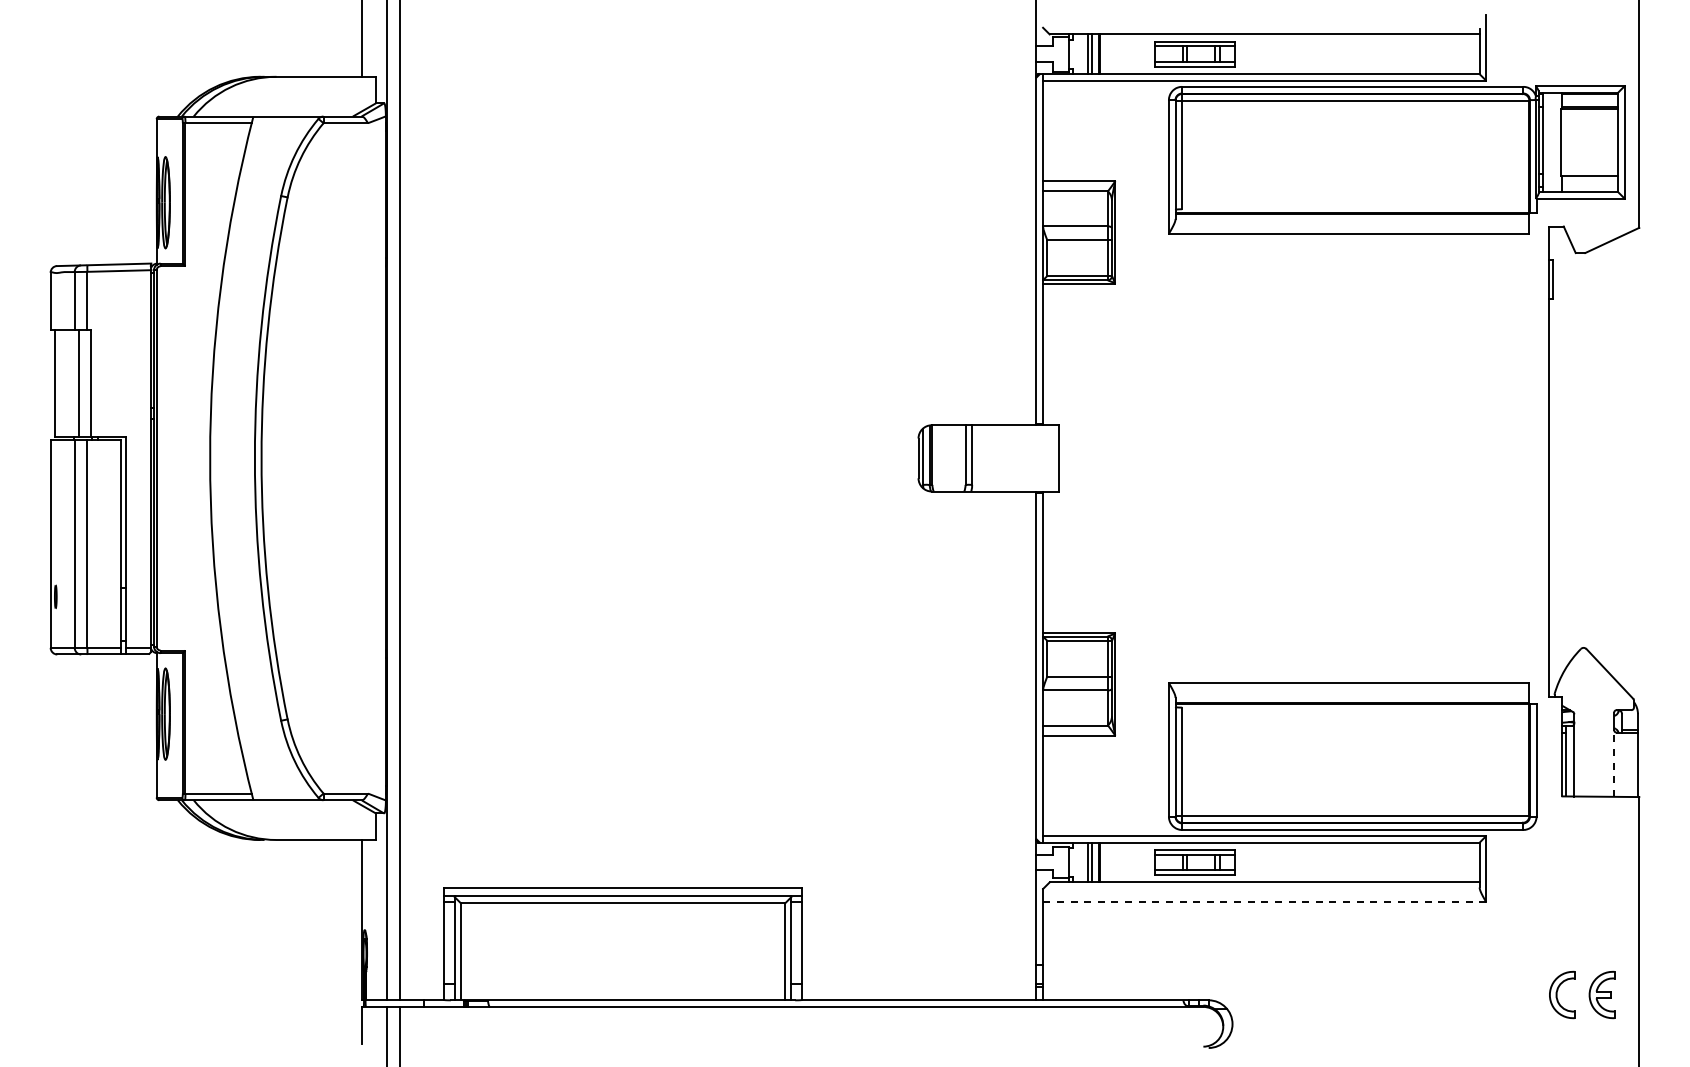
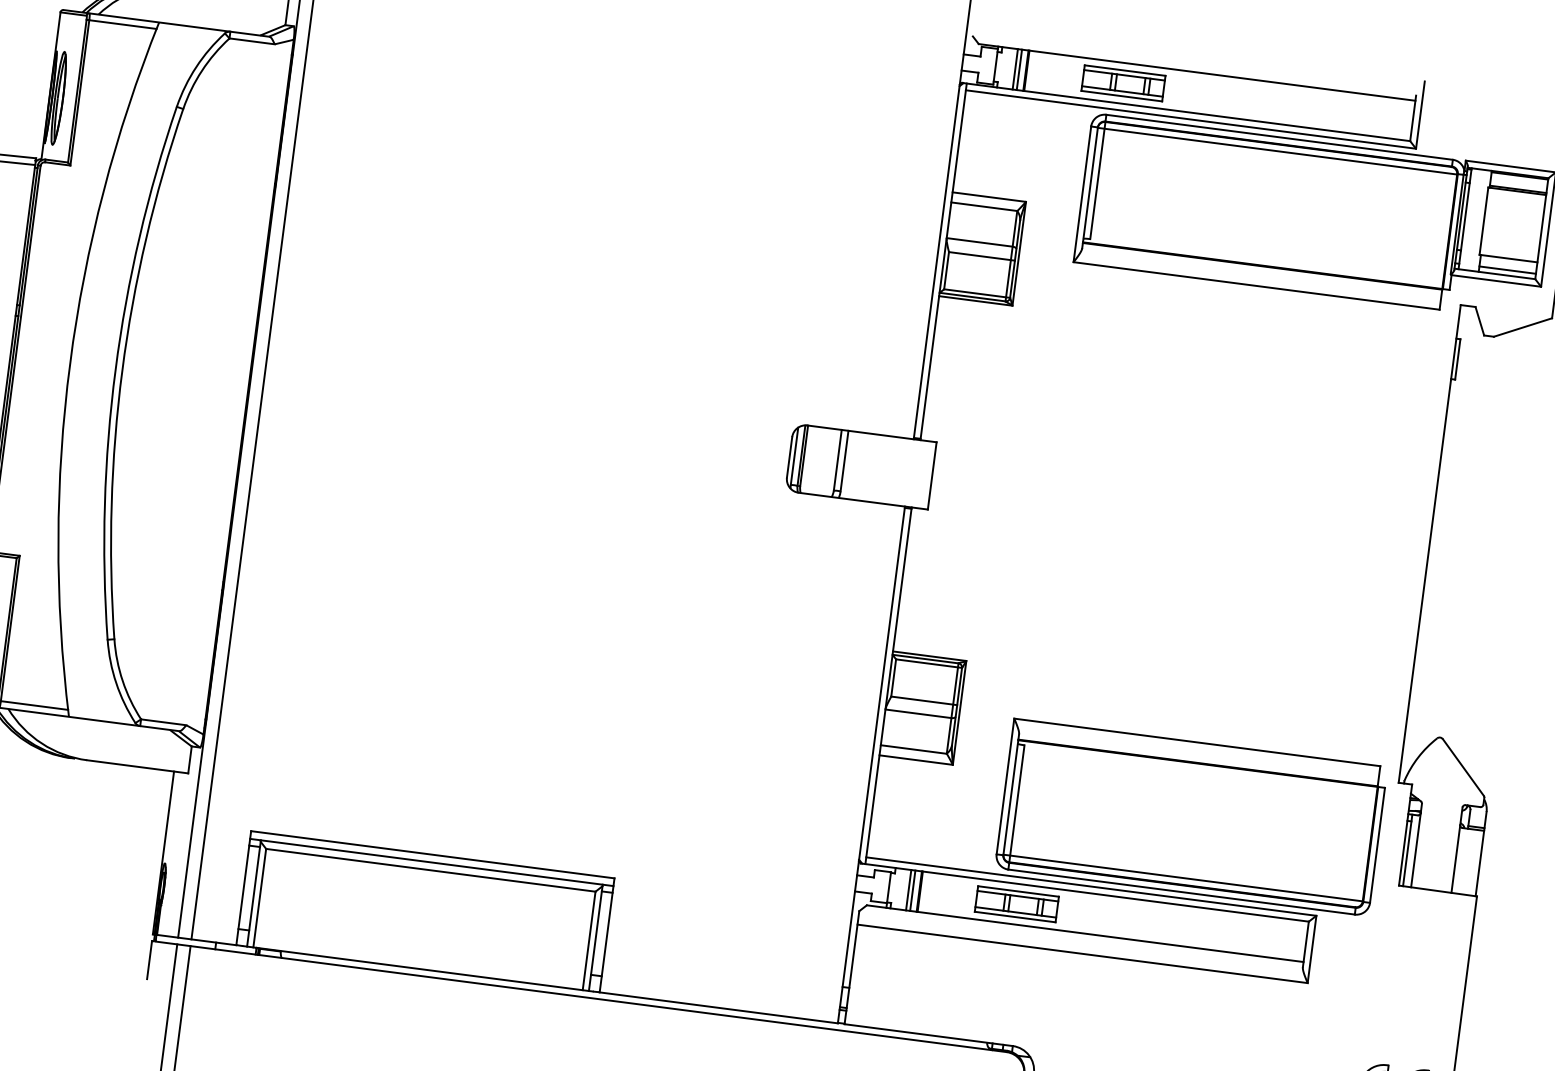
line: (1590, 186) -> (1507, 269), added
line: (1614, 762) -> (1456, 858), dashed -> solid
line: (1264, 902) -> (1082, 954), dashed -> solid

